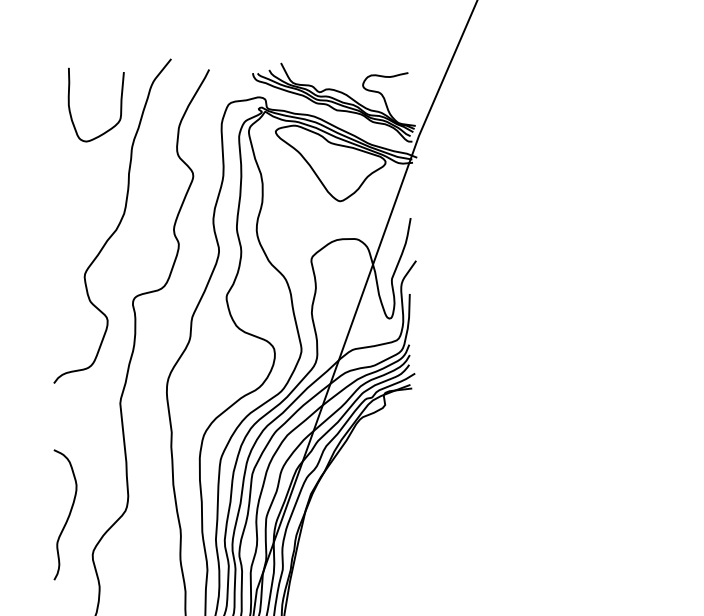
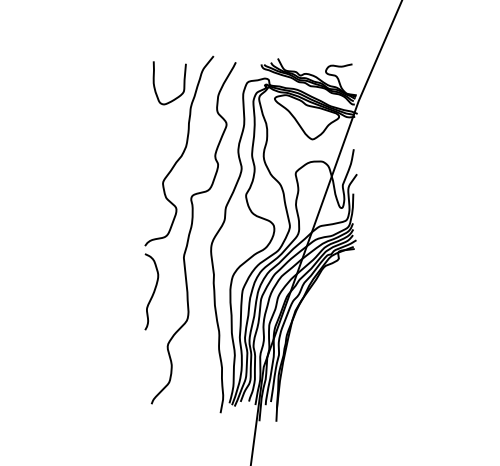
curve: (68, 514) -> (153, 291), moved

